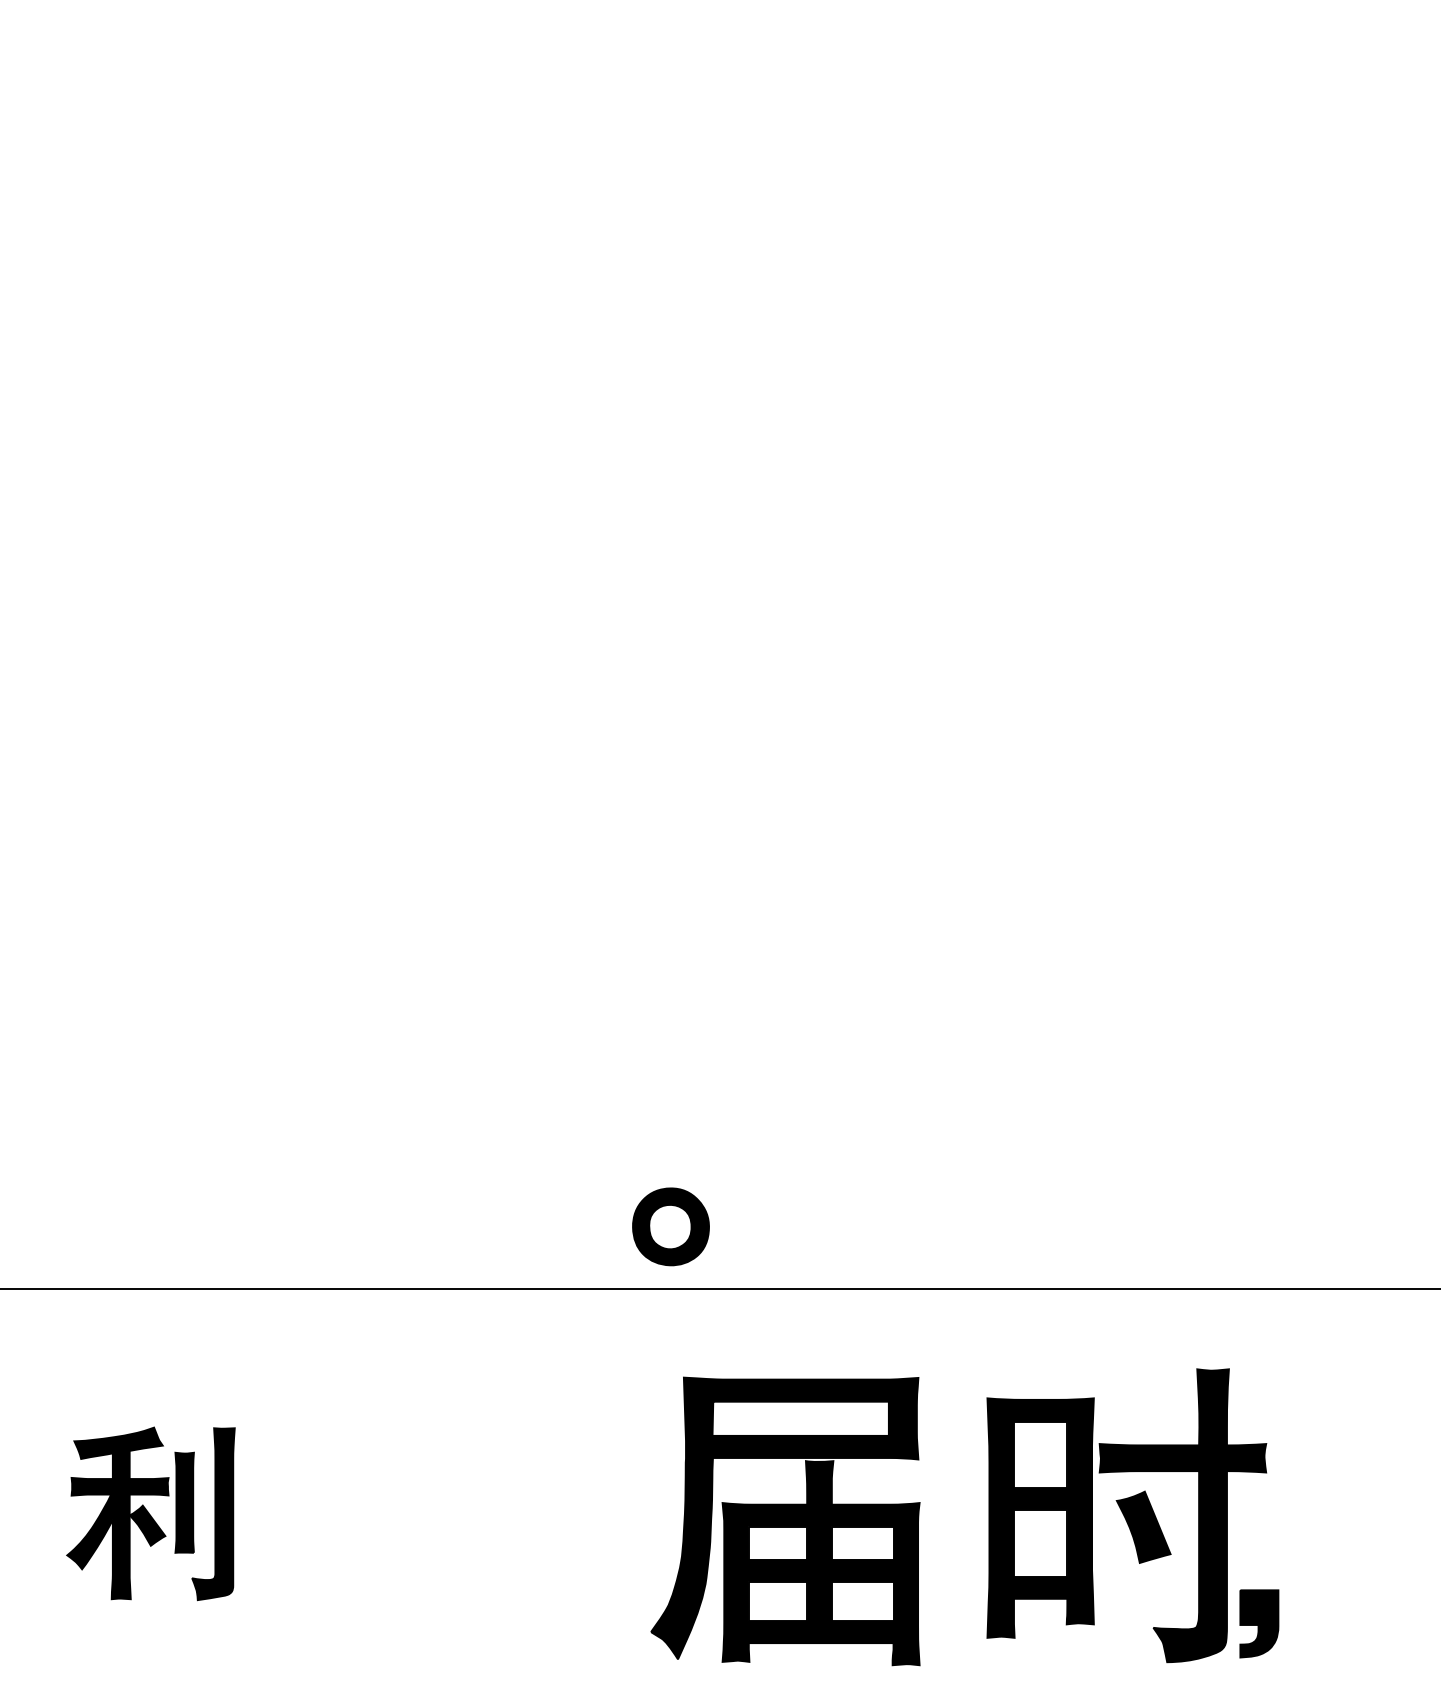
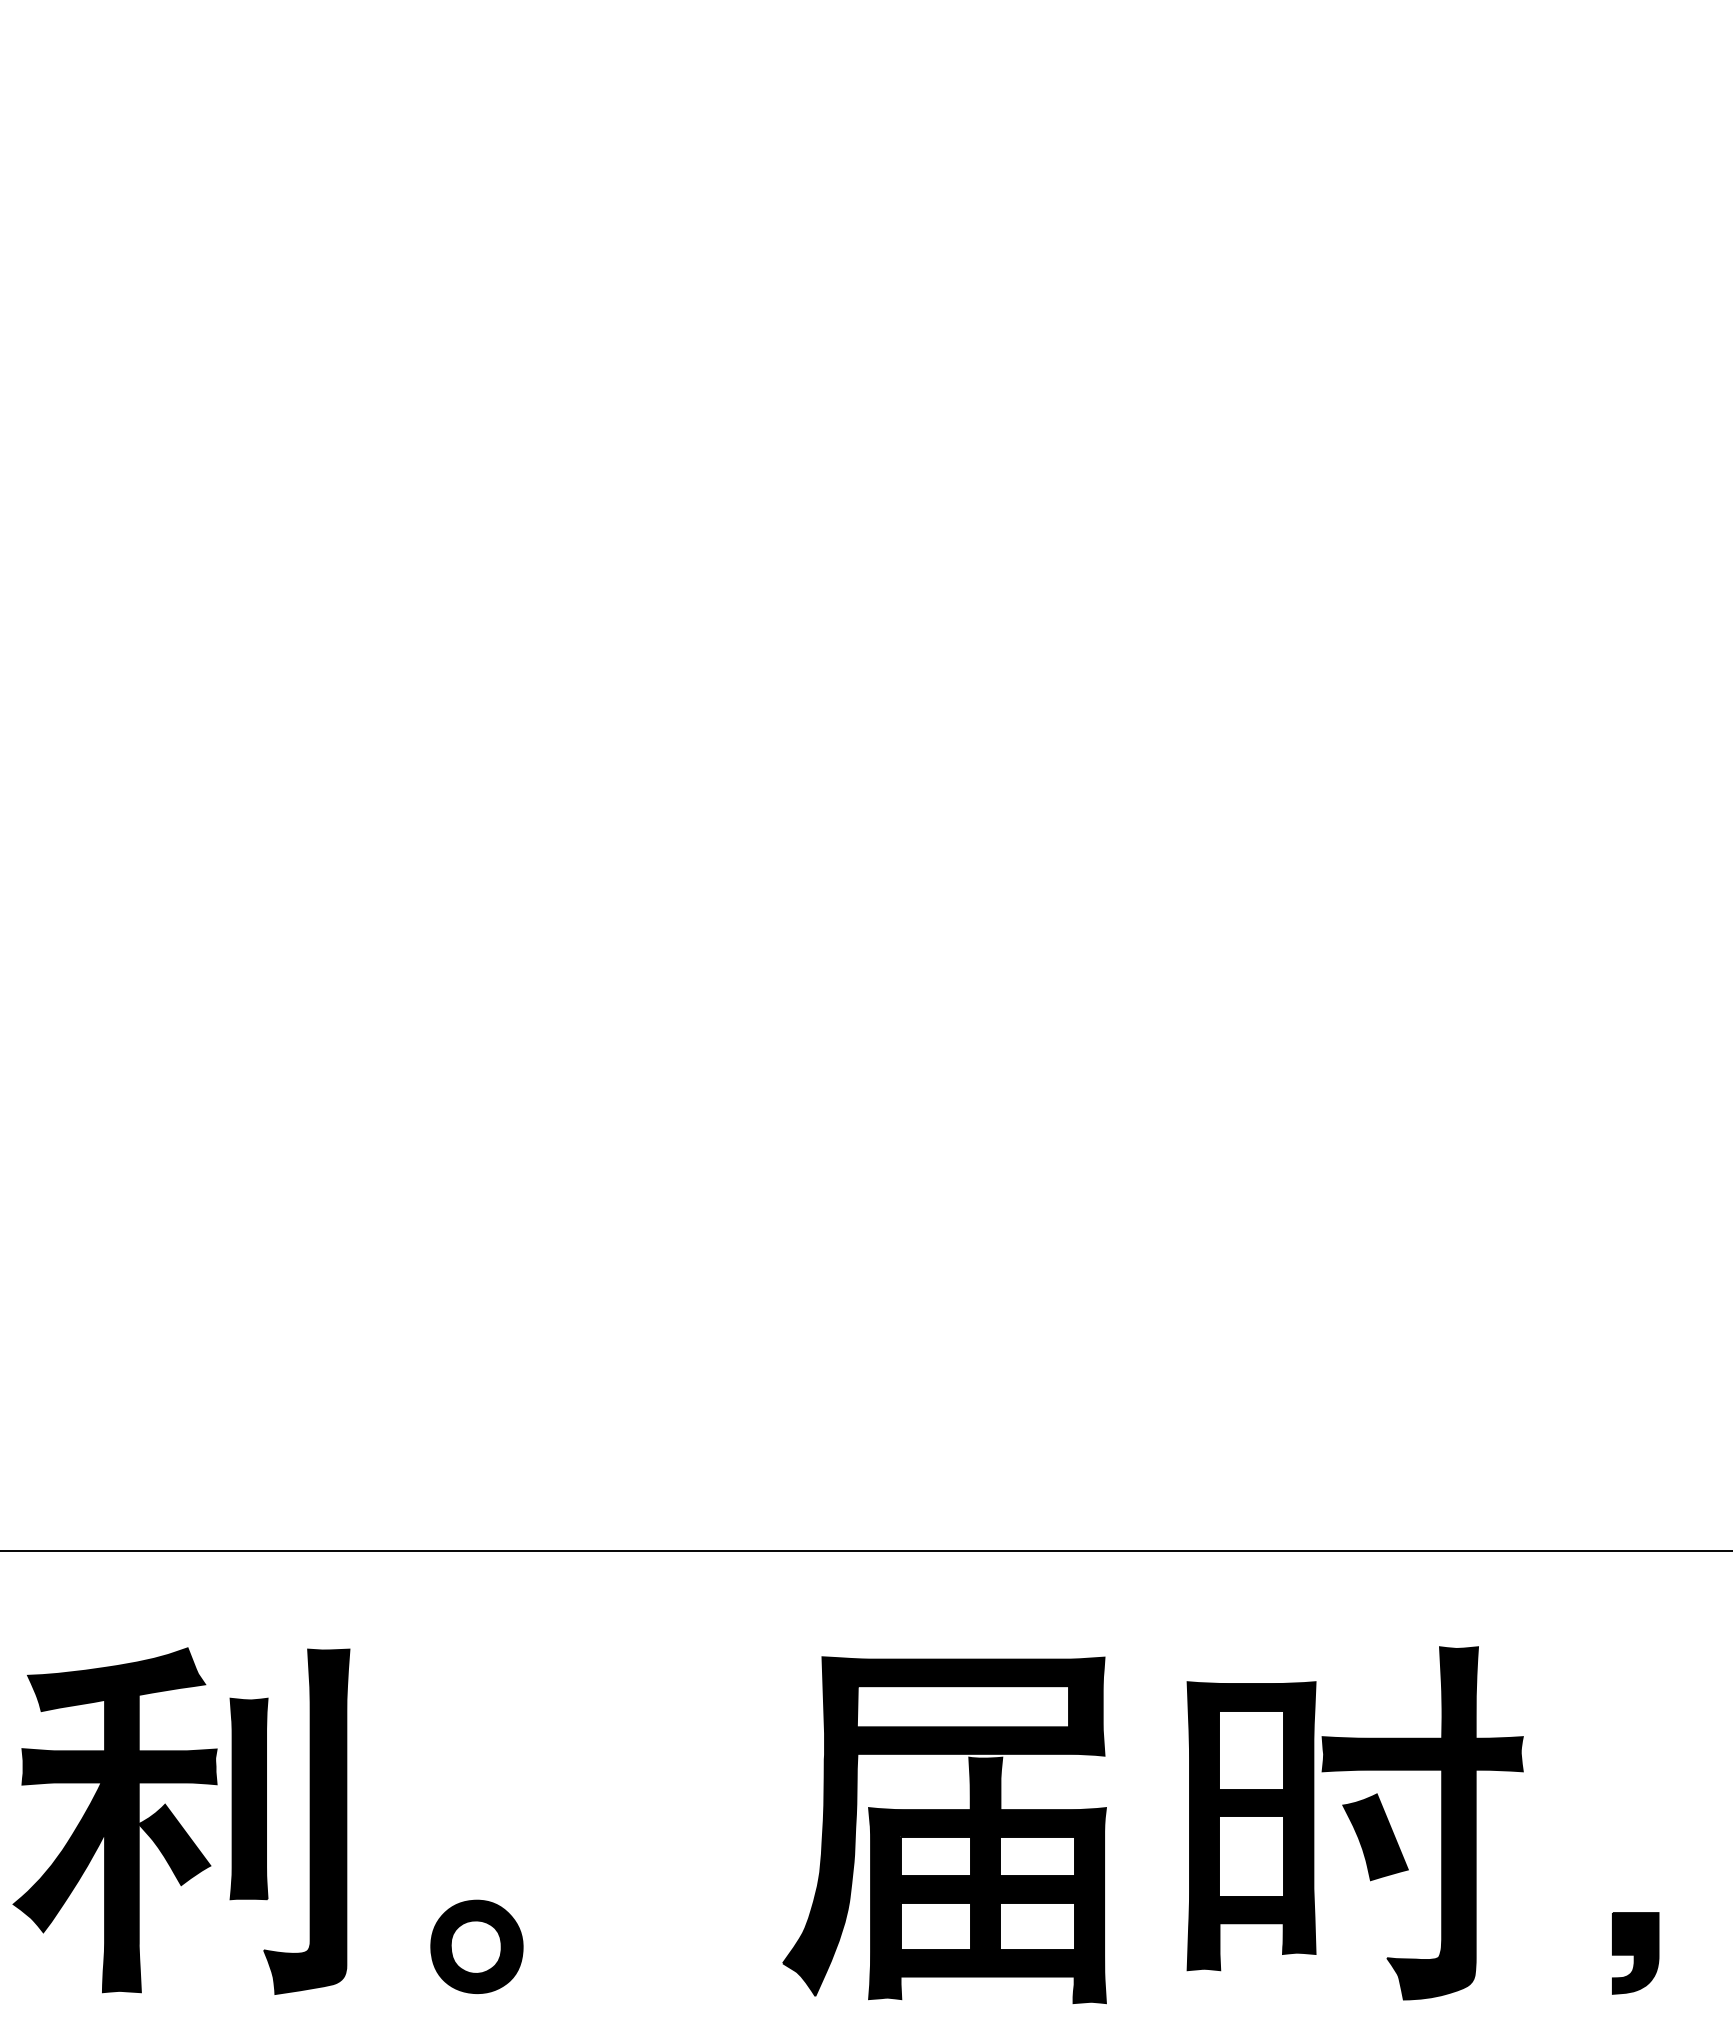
part: (670, 1226) -> (476, 1946), moved
part: (150, 1513) -> (181, 1820), size x1.67
part: (1259, 1623) -> (1635, 1953), moved

